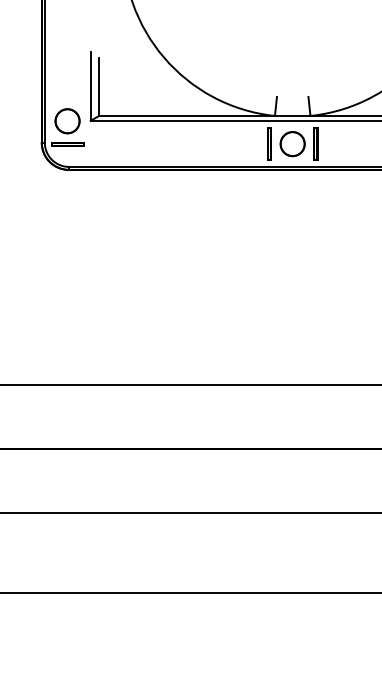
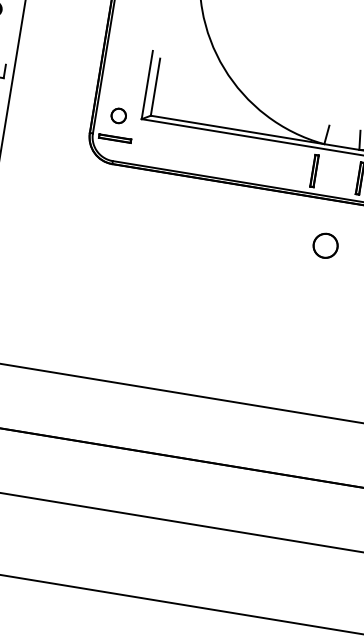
circle: (67, 121) -> (118, 116), size x0.6
circle: (292, 144) -> (325, 246), moved

